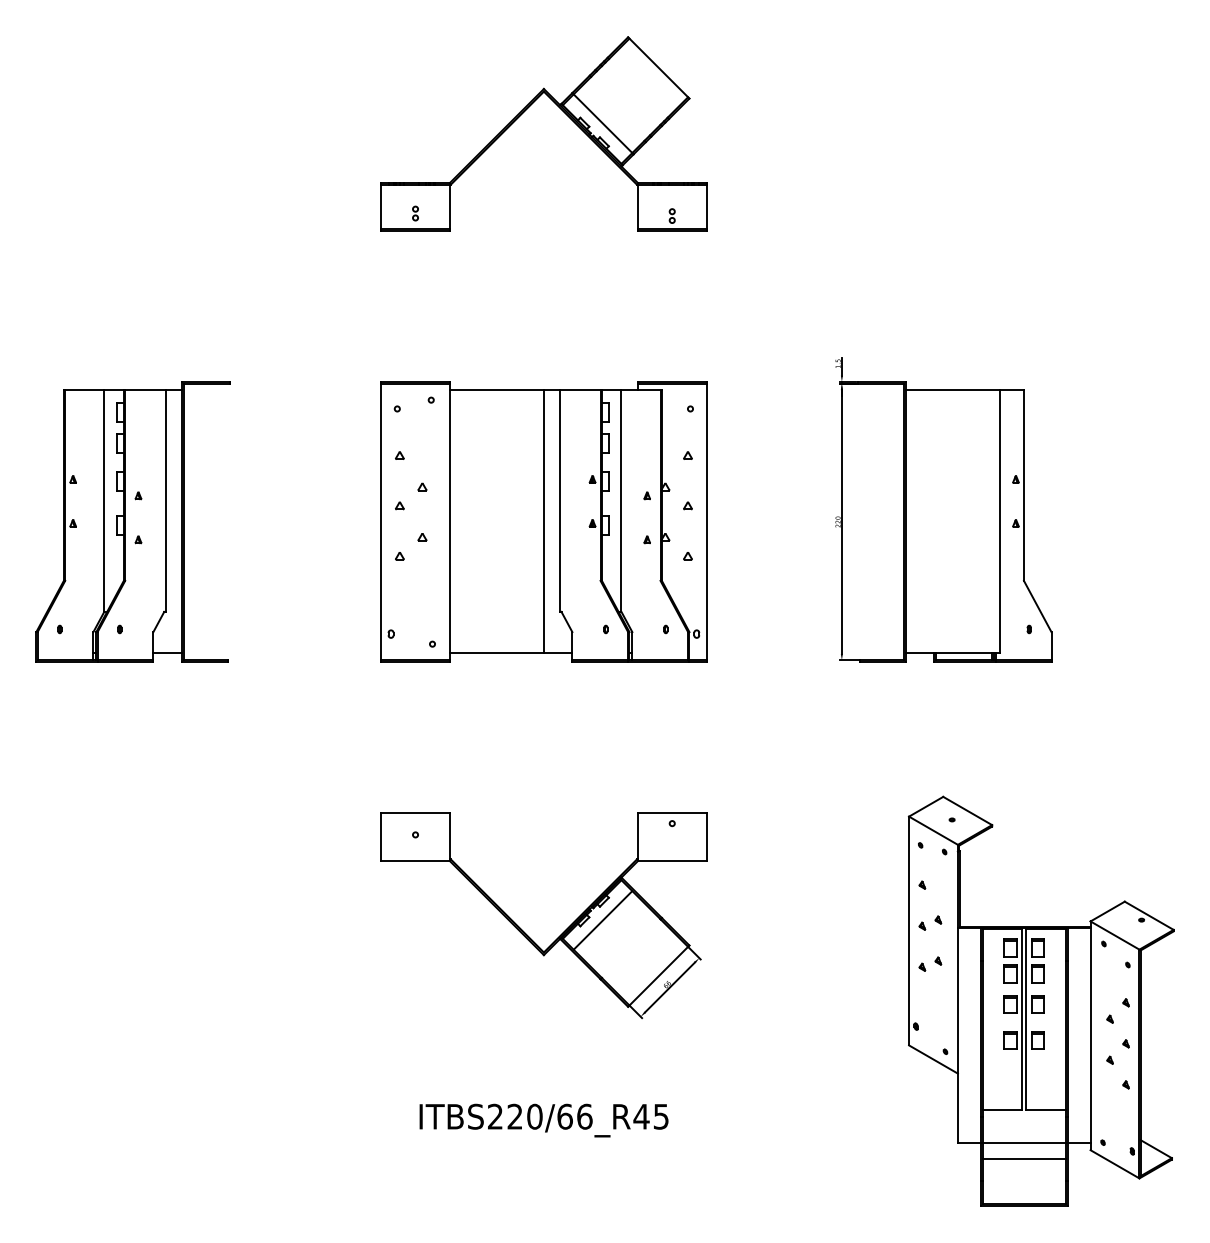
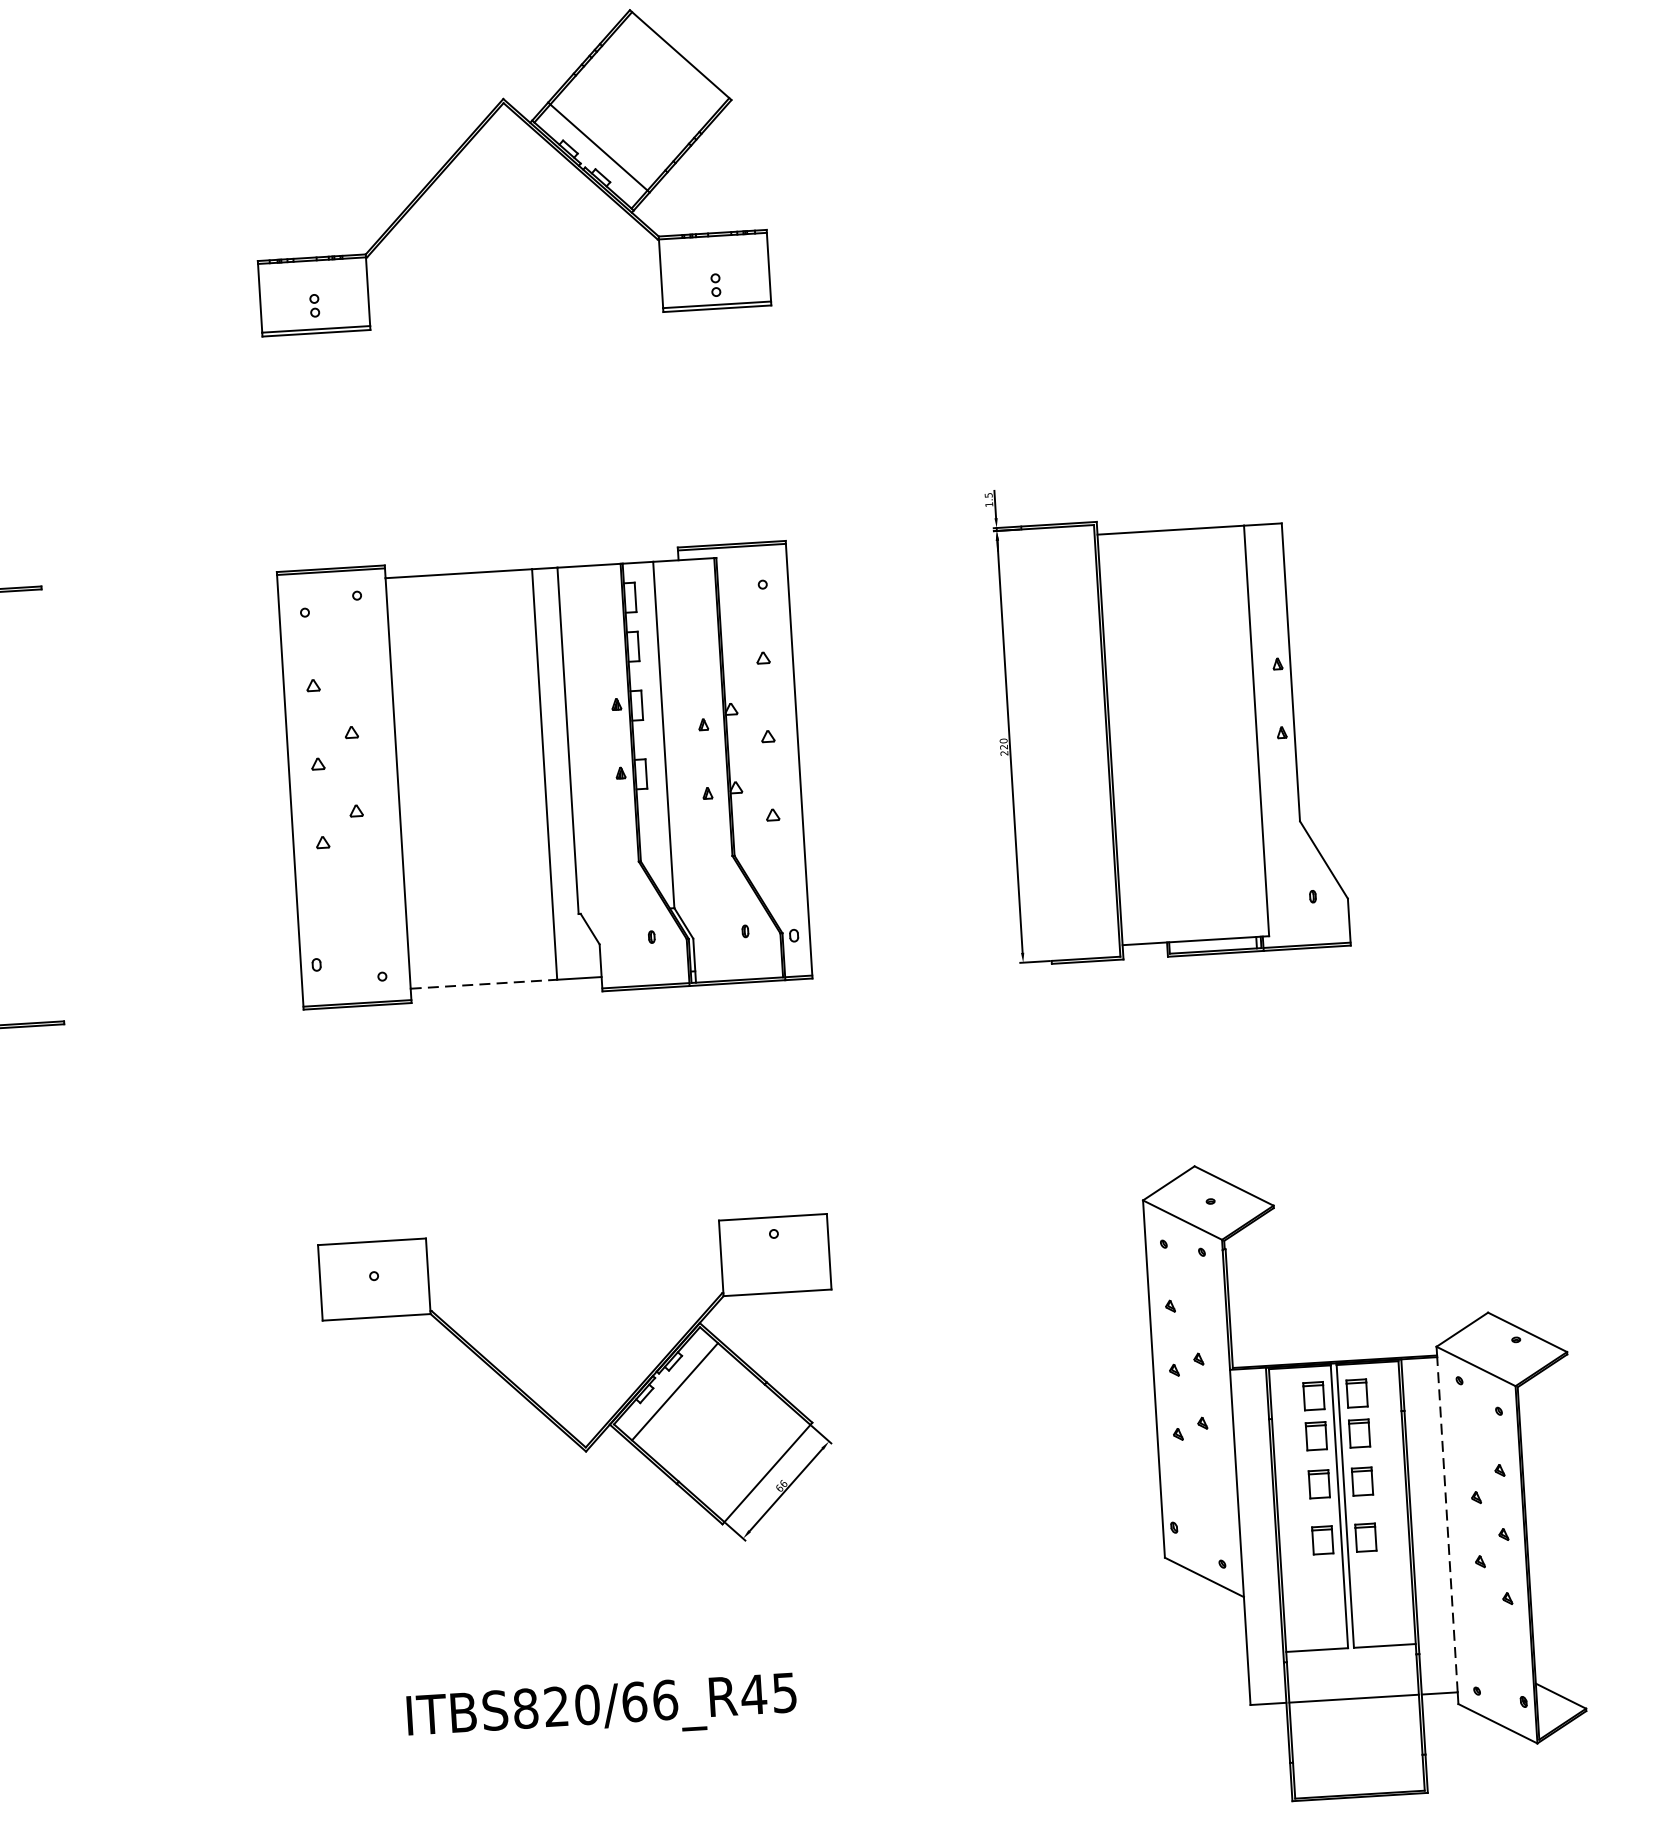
line: (497, 652) -> (484, 983), solid -> dashed
line: (1090, 1034) -> (1447, 1523), solid -> dashed
text: (495, 1116) -> (525, 1708), ITBS220/66_R45 -> ITBS820/66_R45
line: (1023, 1158) -> (1354, 1723), removed

